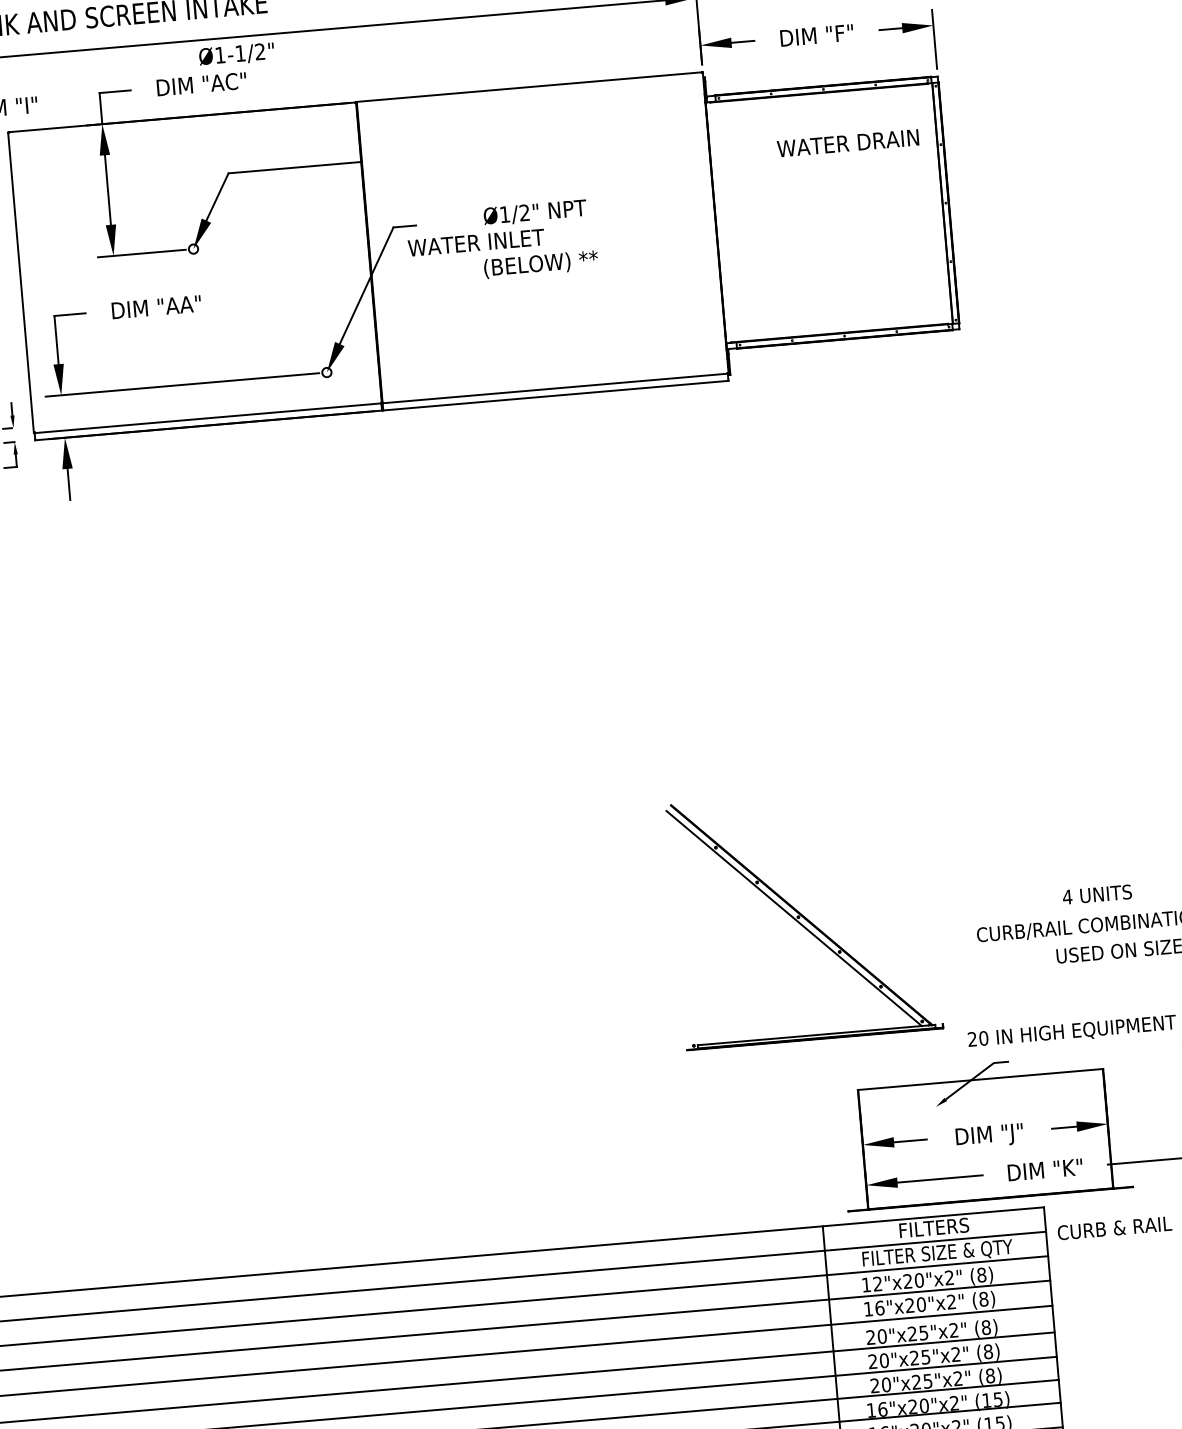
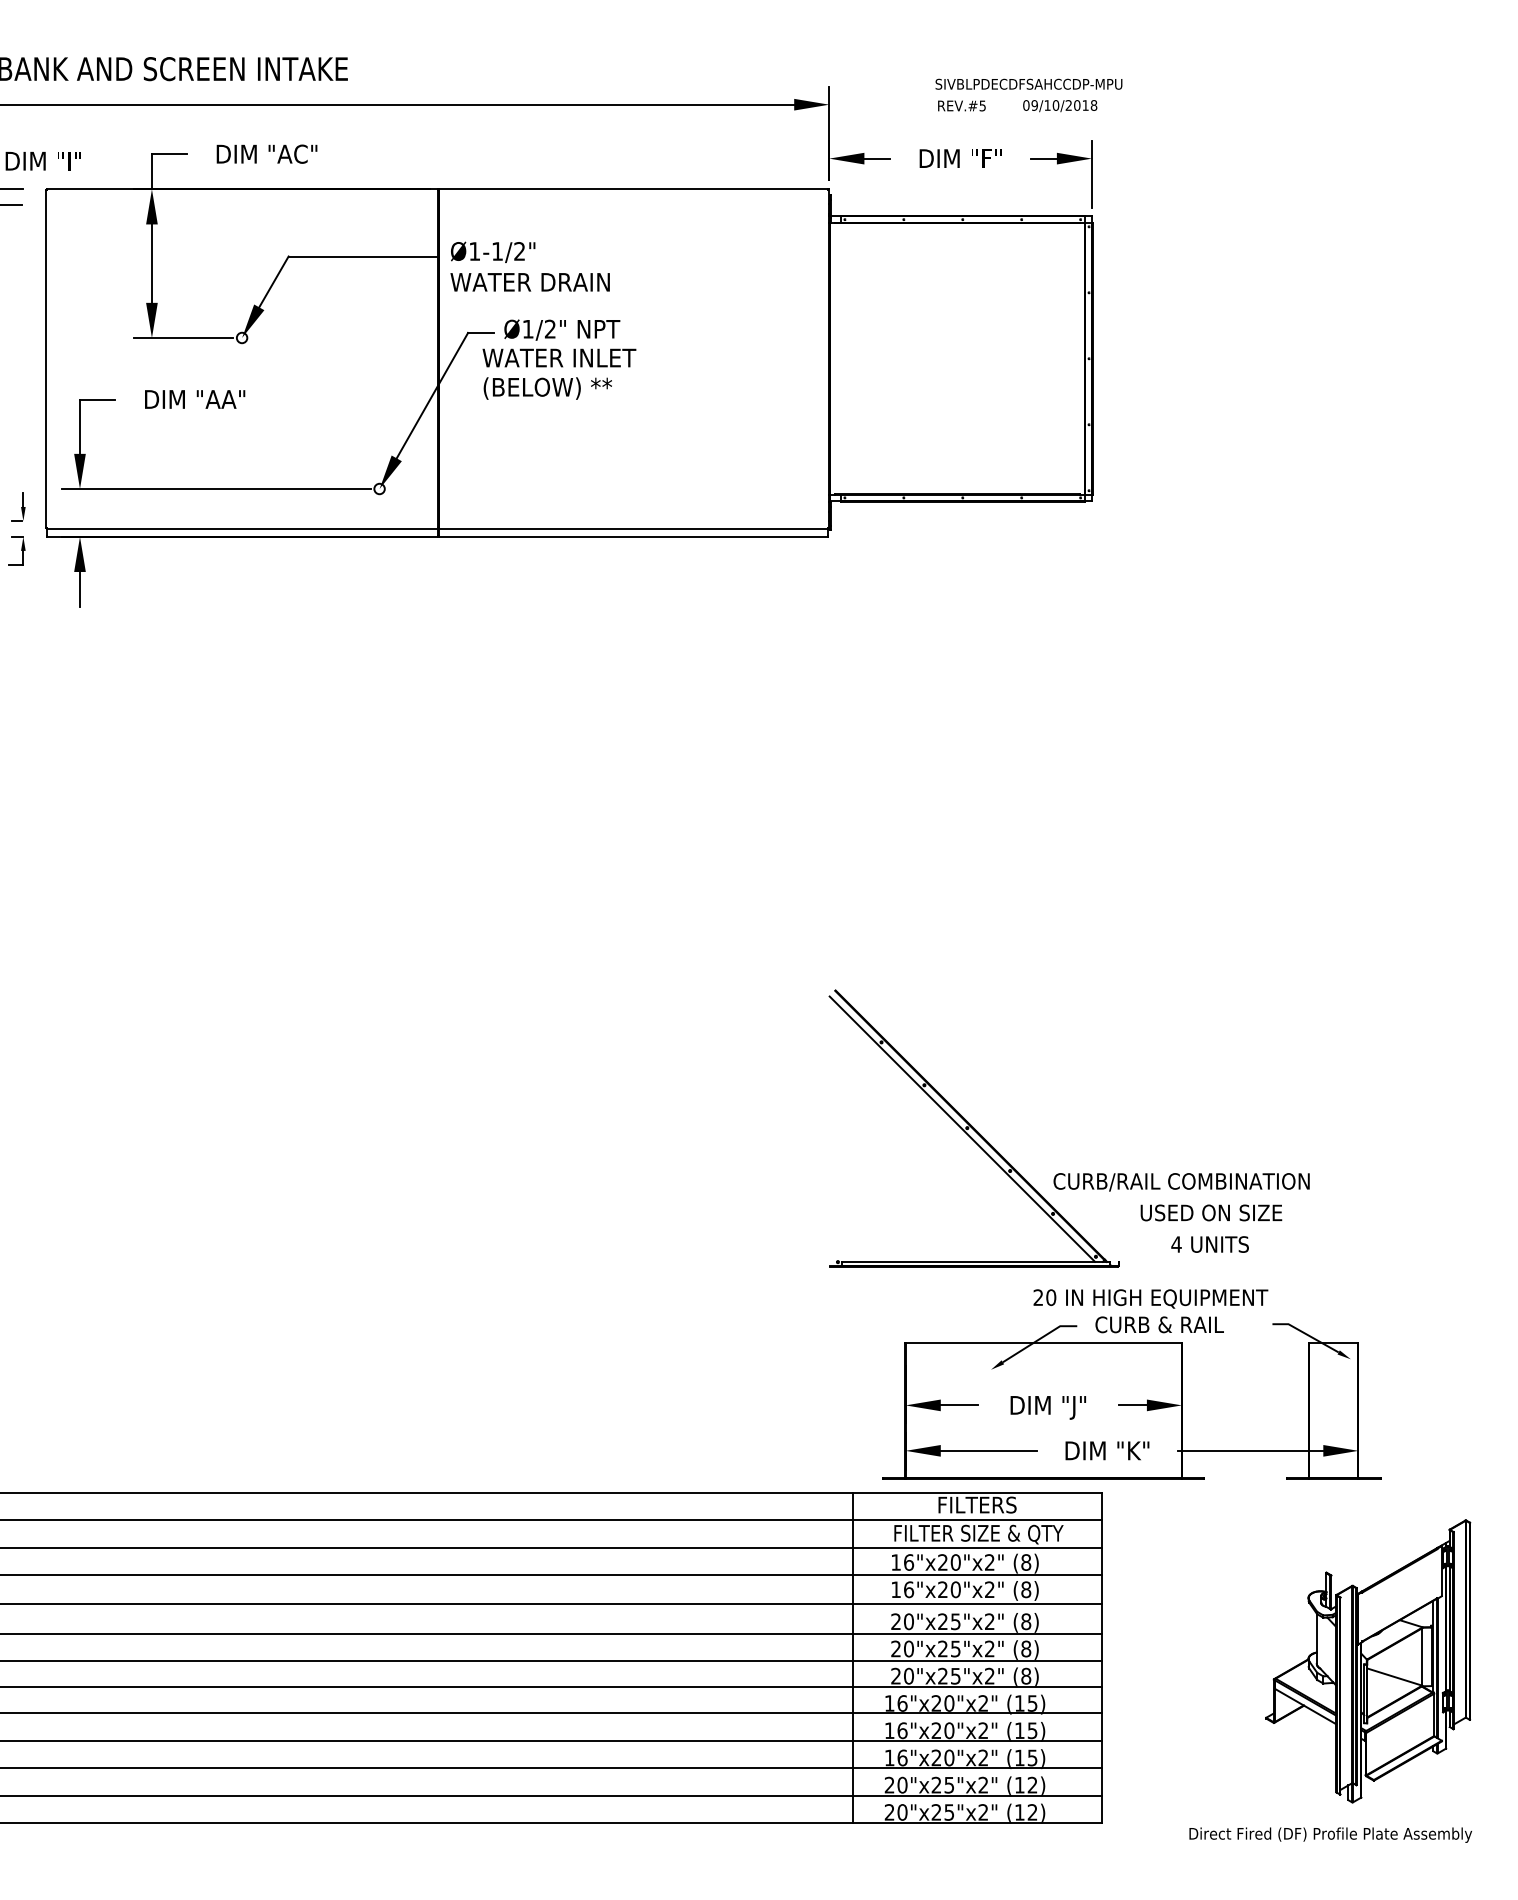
text: (236, 53) -> (493, 251), moved
text: (847, 143) -> (529, 282), moved
text: (535, 212) -> (562, 329), moved
text: (540, 264) -> (547, 388), moved
text: (1096, 894) -> (1209, 1244), moved
part: (803, 917) -> (973, 1128), moved
text: (1114, 1227) -> (1159, 1324), moved
text: (878, 1283) -> (909, 1562), 12"x20"x2" -> 16"x20"x2"

